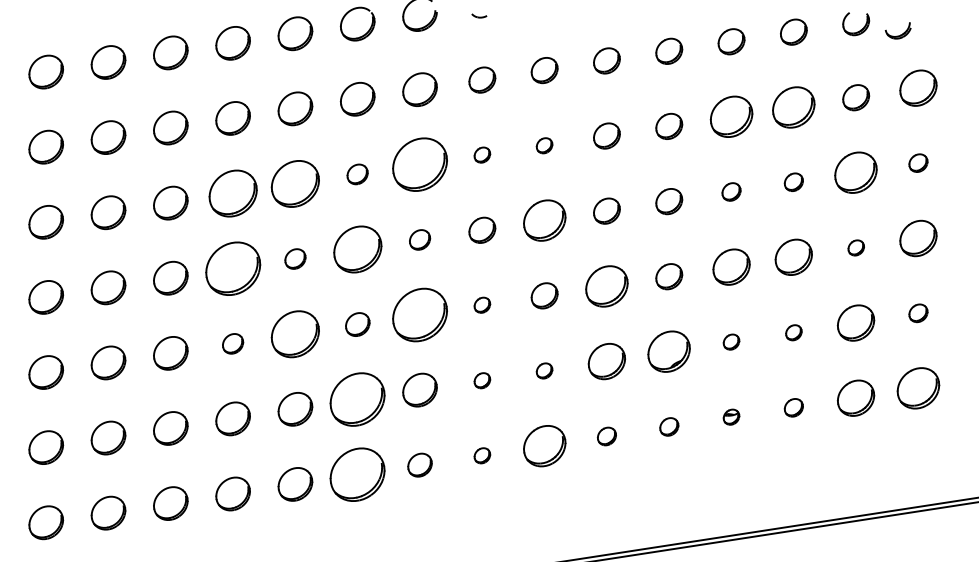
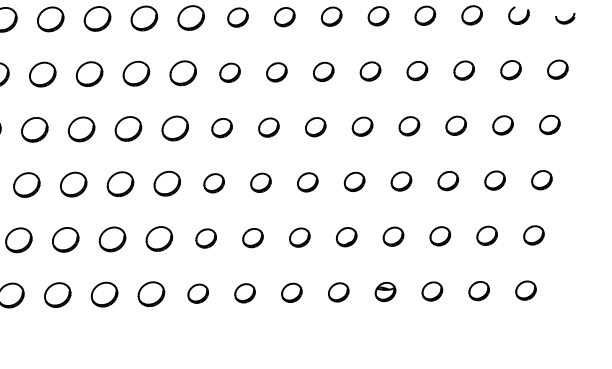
part: (897, 30) -> (564, 17), moved
part: (918, 87) -> (557, 69), size x0.71
part: (793, 106) -> (464, 70), size x0.62
part: (731, 116) -> (417, 70), size x0.62
part: (544, 145) -> (276, 72), size x1.67
part: (482, 154) -> (230, 72), size x1.67
part: (918, 162) -> (550, 124), size x1.43
part: (419, 164) -> (182, 73), size x0.62
part: (856, 172) -> (503, 125), size x0.62
part: (357, 174) -> (136, 73), size x1.67
part: (793, 181) -> (456, 125), size x1.43
part: (295, 183) -> (89, 73), size x0.71
part: (731, 191) -> (409, 125), size x1.43
part: (232, 193) -> (42, 74), size x0.71
part: (544, 220) -> (268, 127), size x0.62
part: (918, 237) -> (542, 179), size x0.71
part: (419, 239) -> (174, 128), size x1.67
part: (856, 247) -> (495, 180), size x1.67
part: (357, 249) -> (128, 128), size x0.71
part: (793, 257) -> (448, 181), size x0.71
part: (295, 258) -> (81, 128), size x1.67
part: (731, 266) -> (401, 181), size x0.71
part: (232, 268) -> (34, 129), size x0.62
part: (606, 285) -> (307, 181), size x0.62
part: (482, 304) -> (214, 182), size x1.67
part: (918, 312) -> (534, 234), size x1.43
part: (419, 314) -> (166, 183), size x0.62
part: (856, 322) -> (487, 235), size x0.71
part: (357, 324) -> (120, 184), size x1.43
part: (793, 332) -> (440, 236), size x1.67
part: (295, 333) -> (73, 184), size x0.71
part: (731, 341) -> (393, 236), size x1.67
part: (232, 343) -> (26, 184), size x1.67
part: (669, 351) -> (346, 237), size x0.62
part: (606, 360) -> (299, 236), size x0.71
part: (544, 370) -> (252, 237), size x1.67
part: (482, 380) -> (206, 238), size x1.67
part: (918, 388) -> (526, 290), size x0.62
part: (856, 397) -> (479, 290), size x0.71
part: (357, 399) -> (112, 239), size x0.62
part: (793, 407) -> (432, 291), size x1.43
part: (731, 416) -> (385, 291), size x1.67
part: (669, 426) -> (338, 292), size x1.43
part: (606, 436) -> (291, 292), size x1.43
part: (544, 445) -> (245, 292), size x0.62
part: (482, 455) -> (198, 293), size x1.67
part: (419, 464) -> (151, 293), size x1.43
part: (357, 474) -> (104, 294), size x0.62

